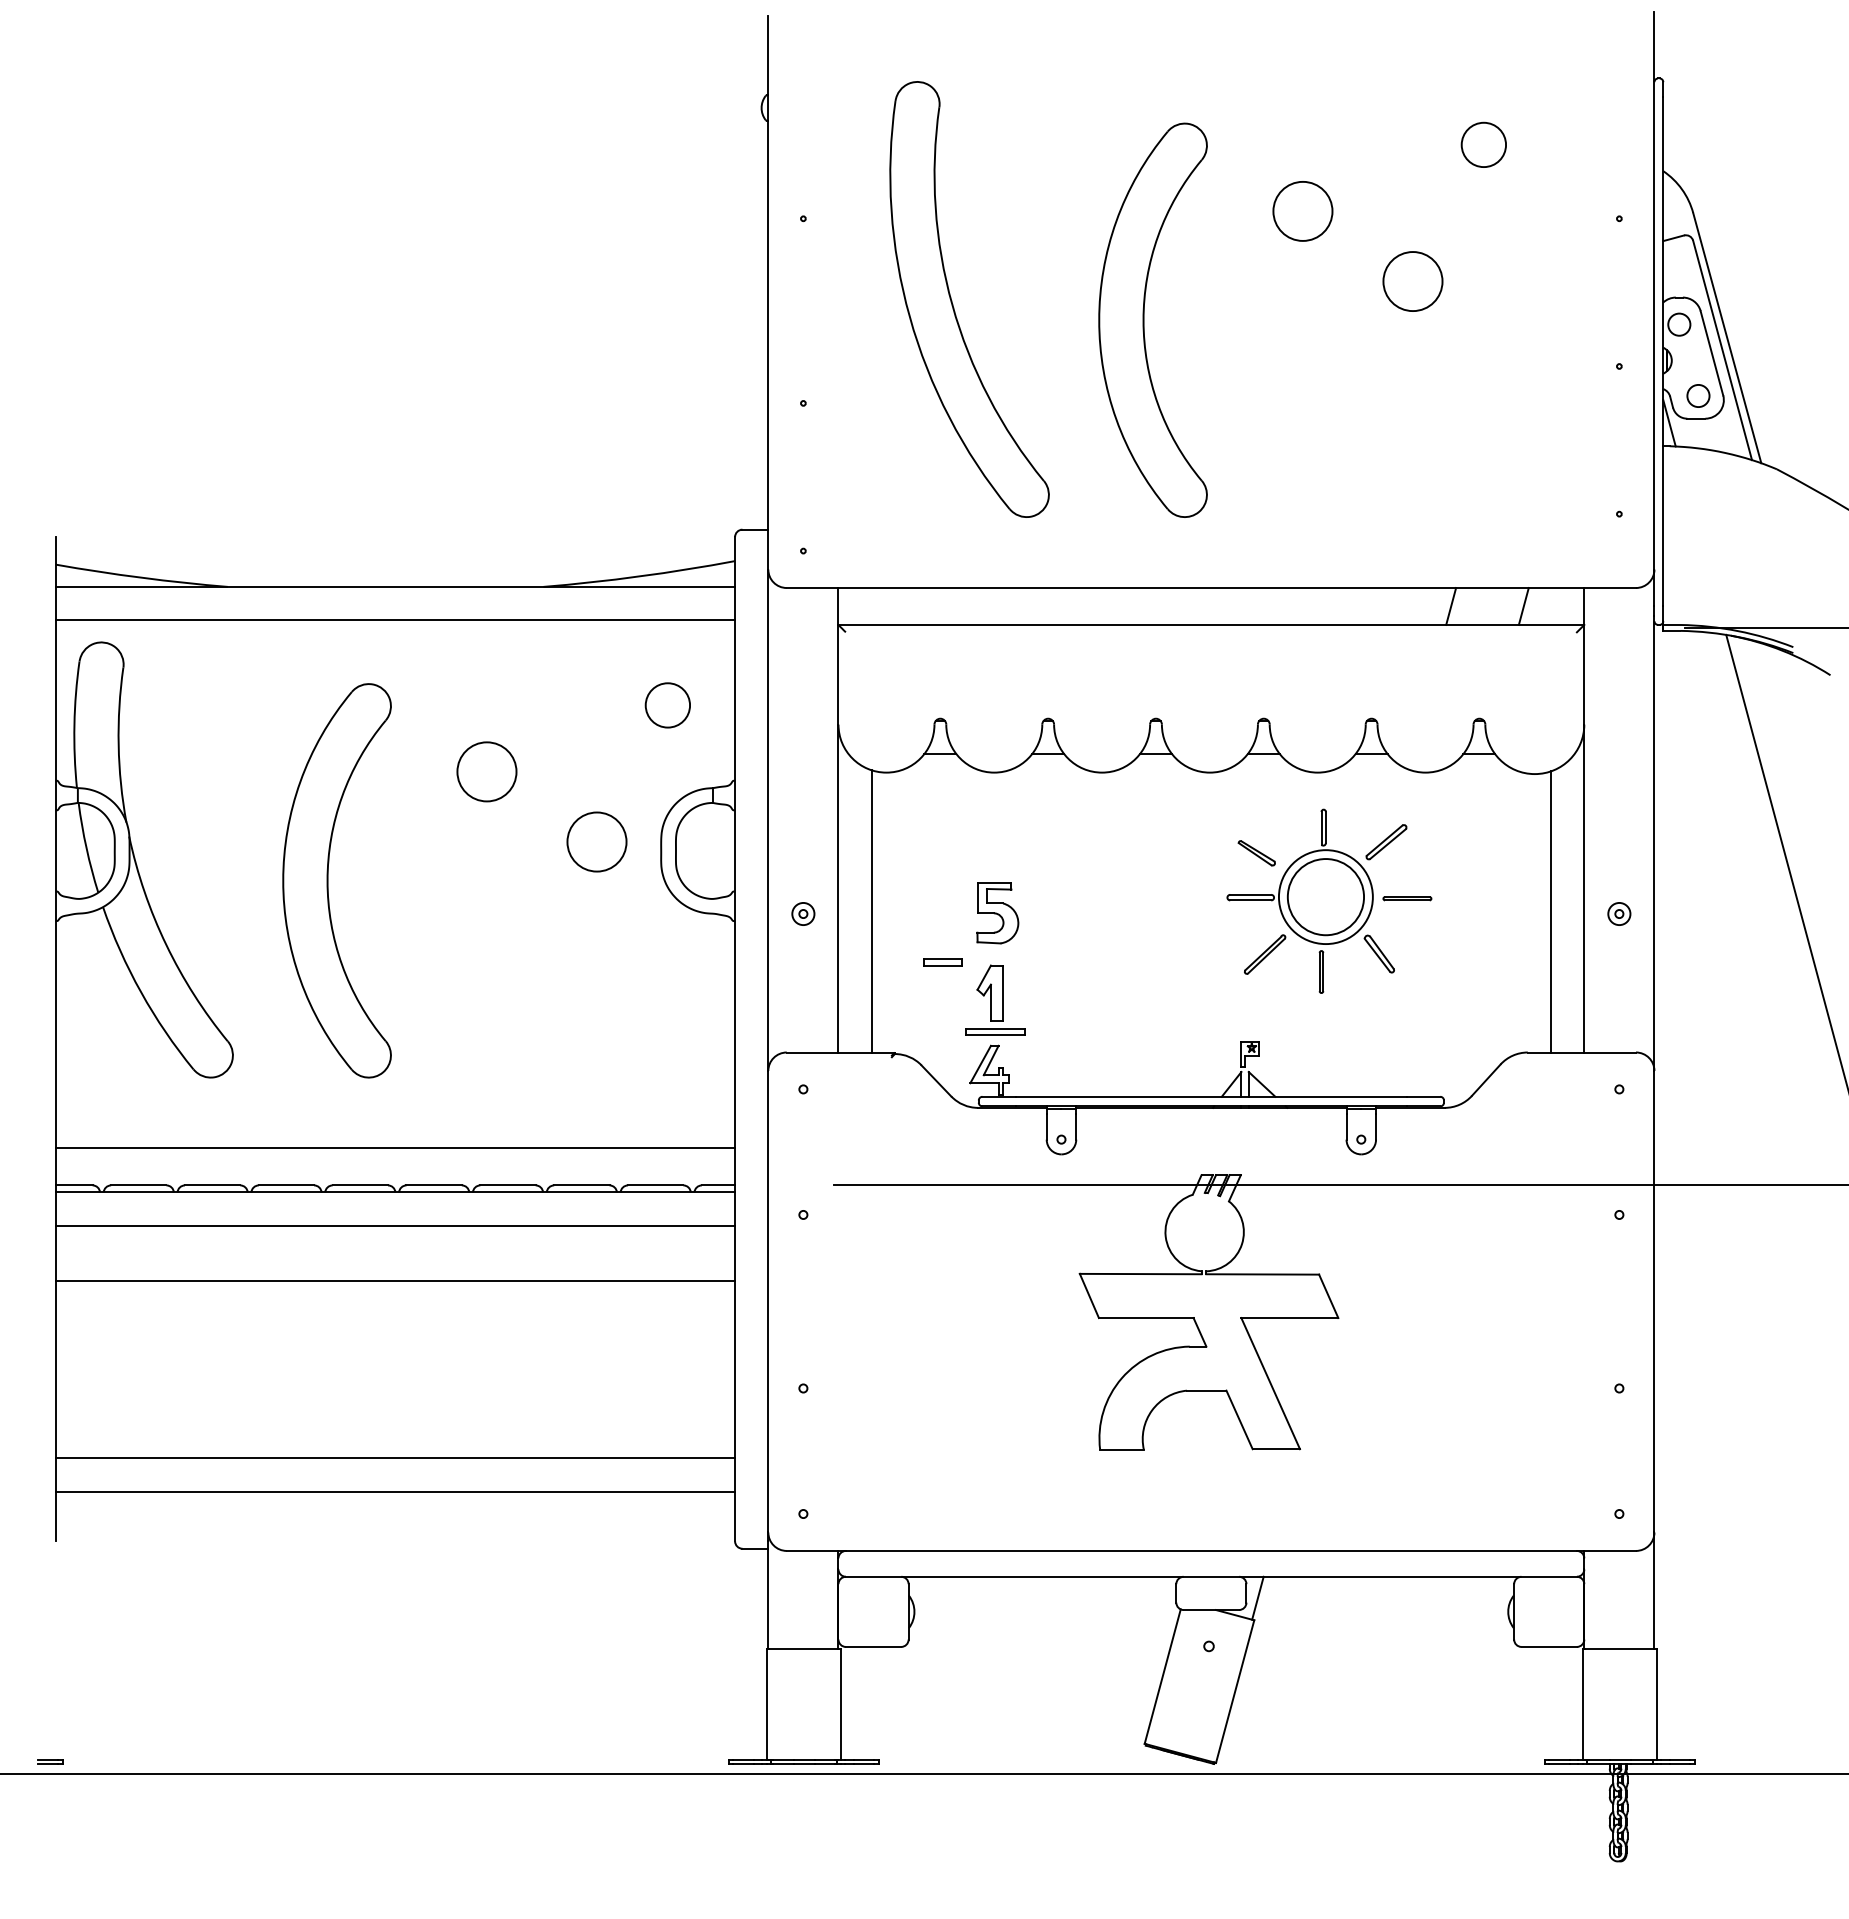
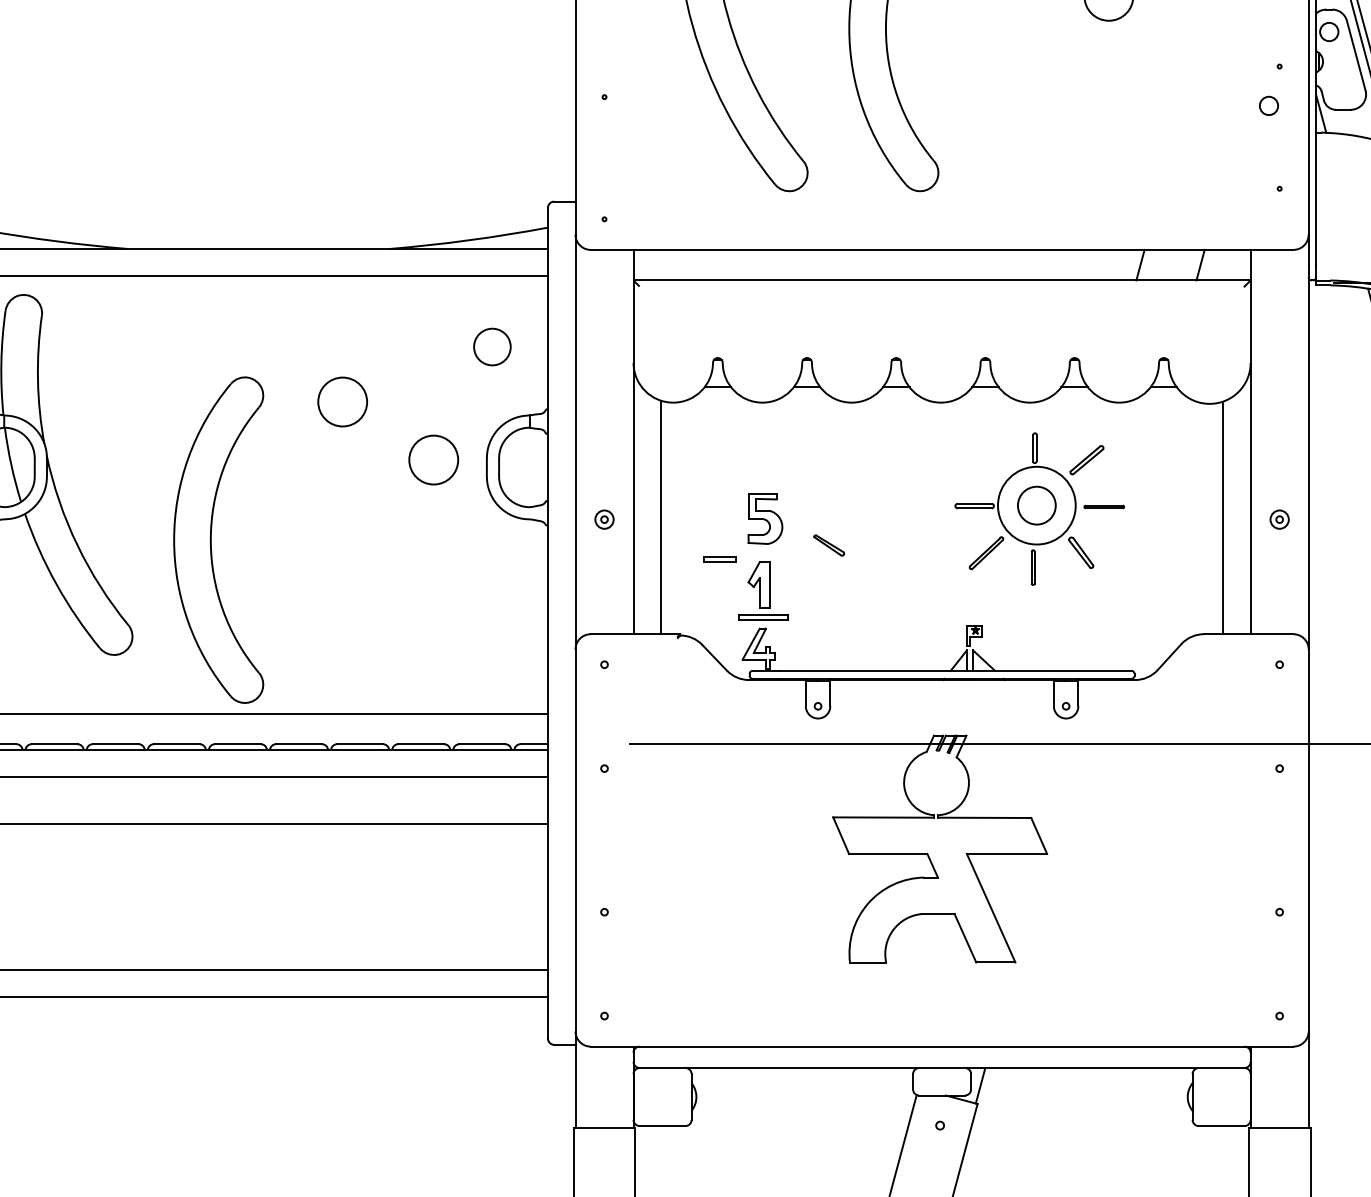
circle: (1698, 395) -> (1269, 105), moved
part: (1256, 853) -> (828, 545), moved
part: (328, 880) -> (211, 539), moved
circle: (1325, 897) -> (1036, 505), size x0.6

